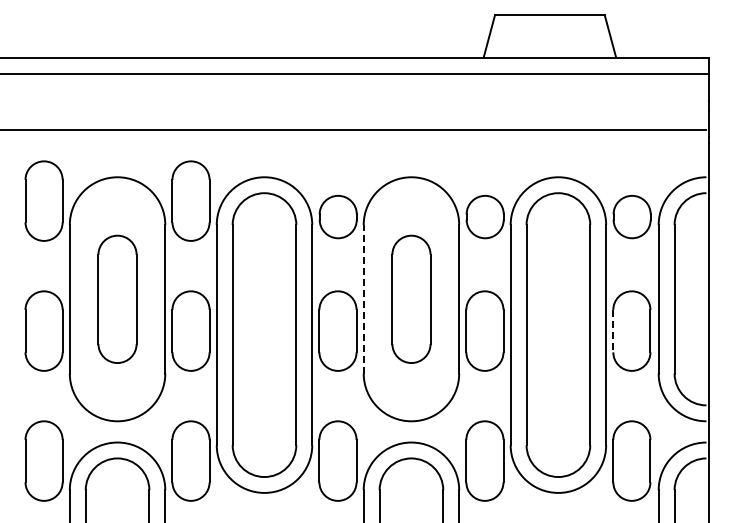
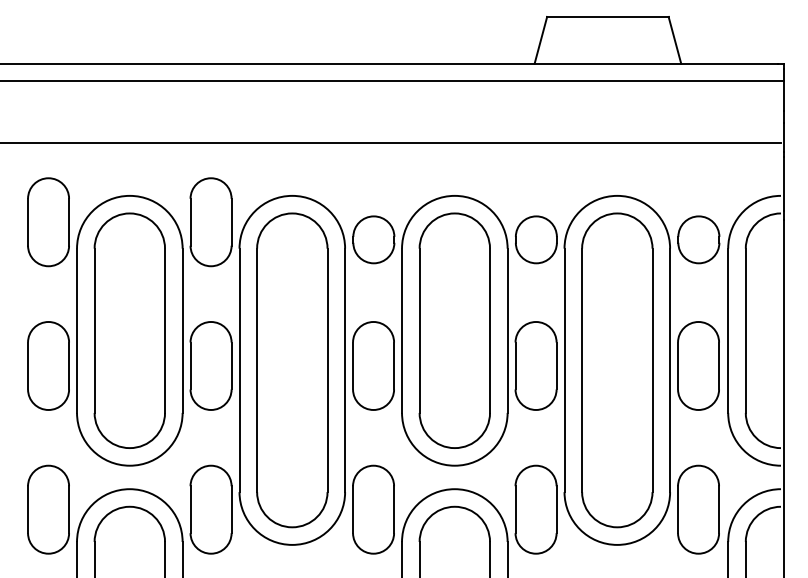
line: (363, 298) -> (401, 329), dashed -> solid
part: (117, 299) -> (129, 331), size x1.67
part: (411, 299) -> (454, 331), size x1.67
line: (613, 331) -> (678, 366), dashed -> solid

